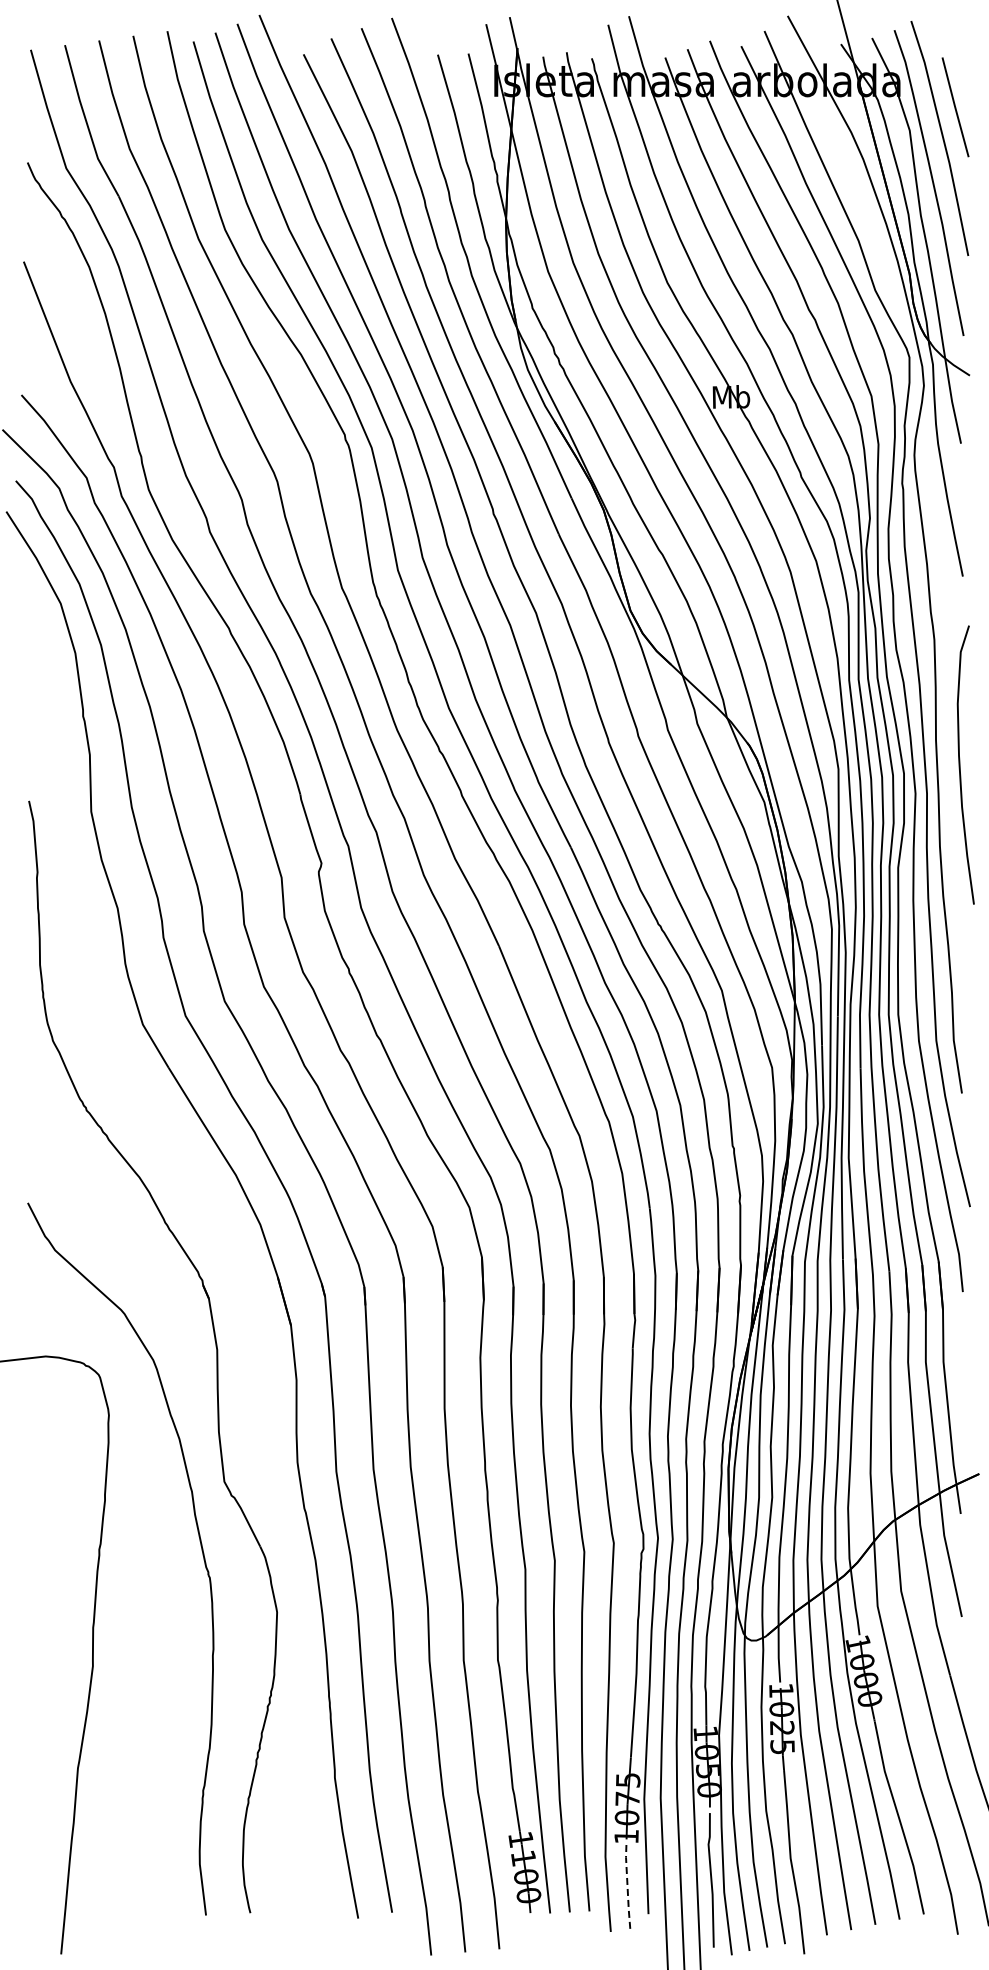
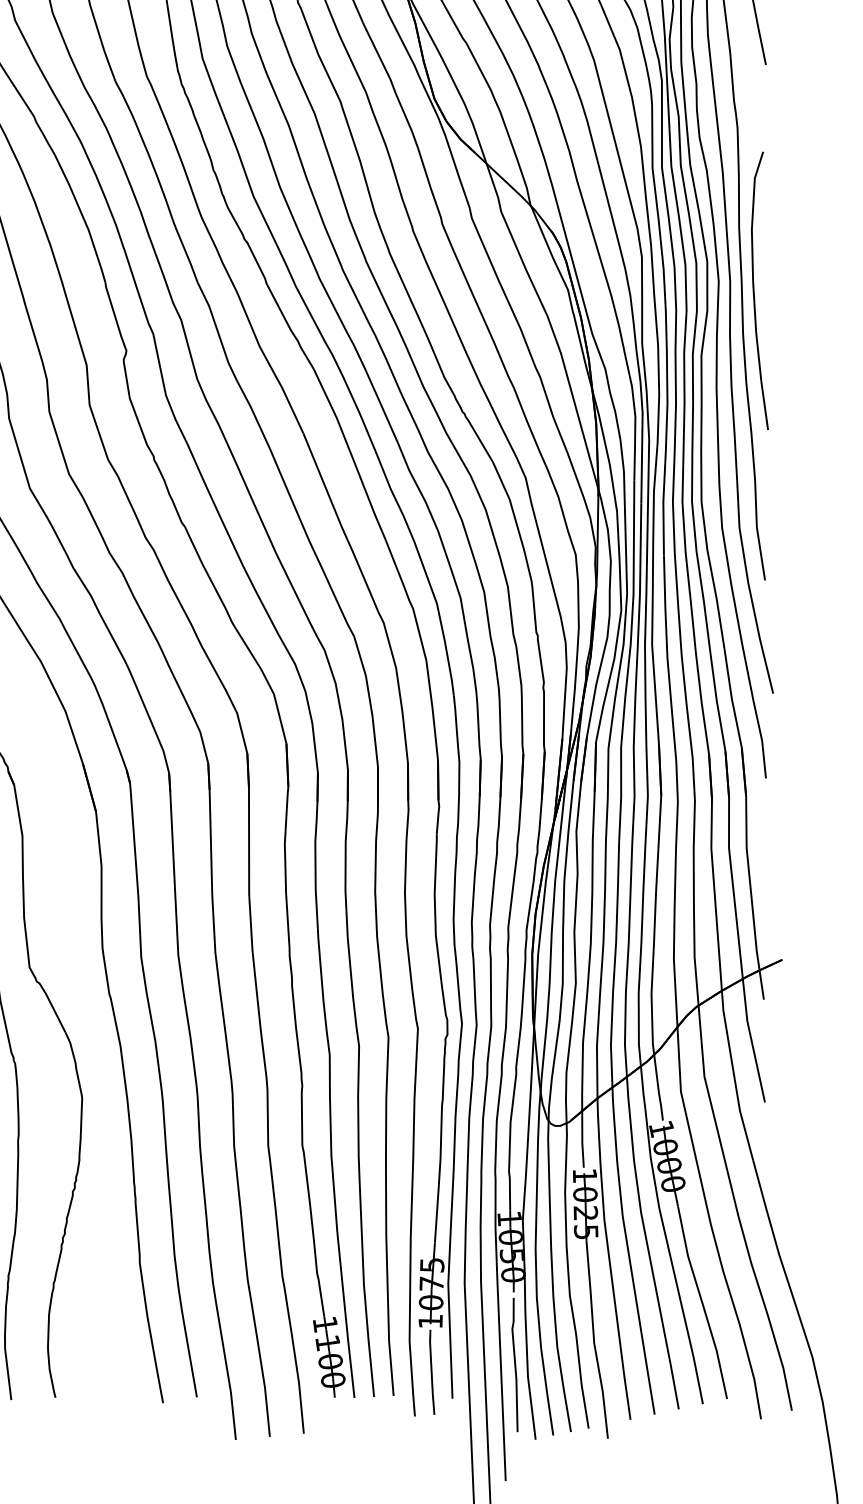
curve: (960, 764) -> (754, 290), moved
line: (627, 1887) -> (431, 1372), dashed -> solid

